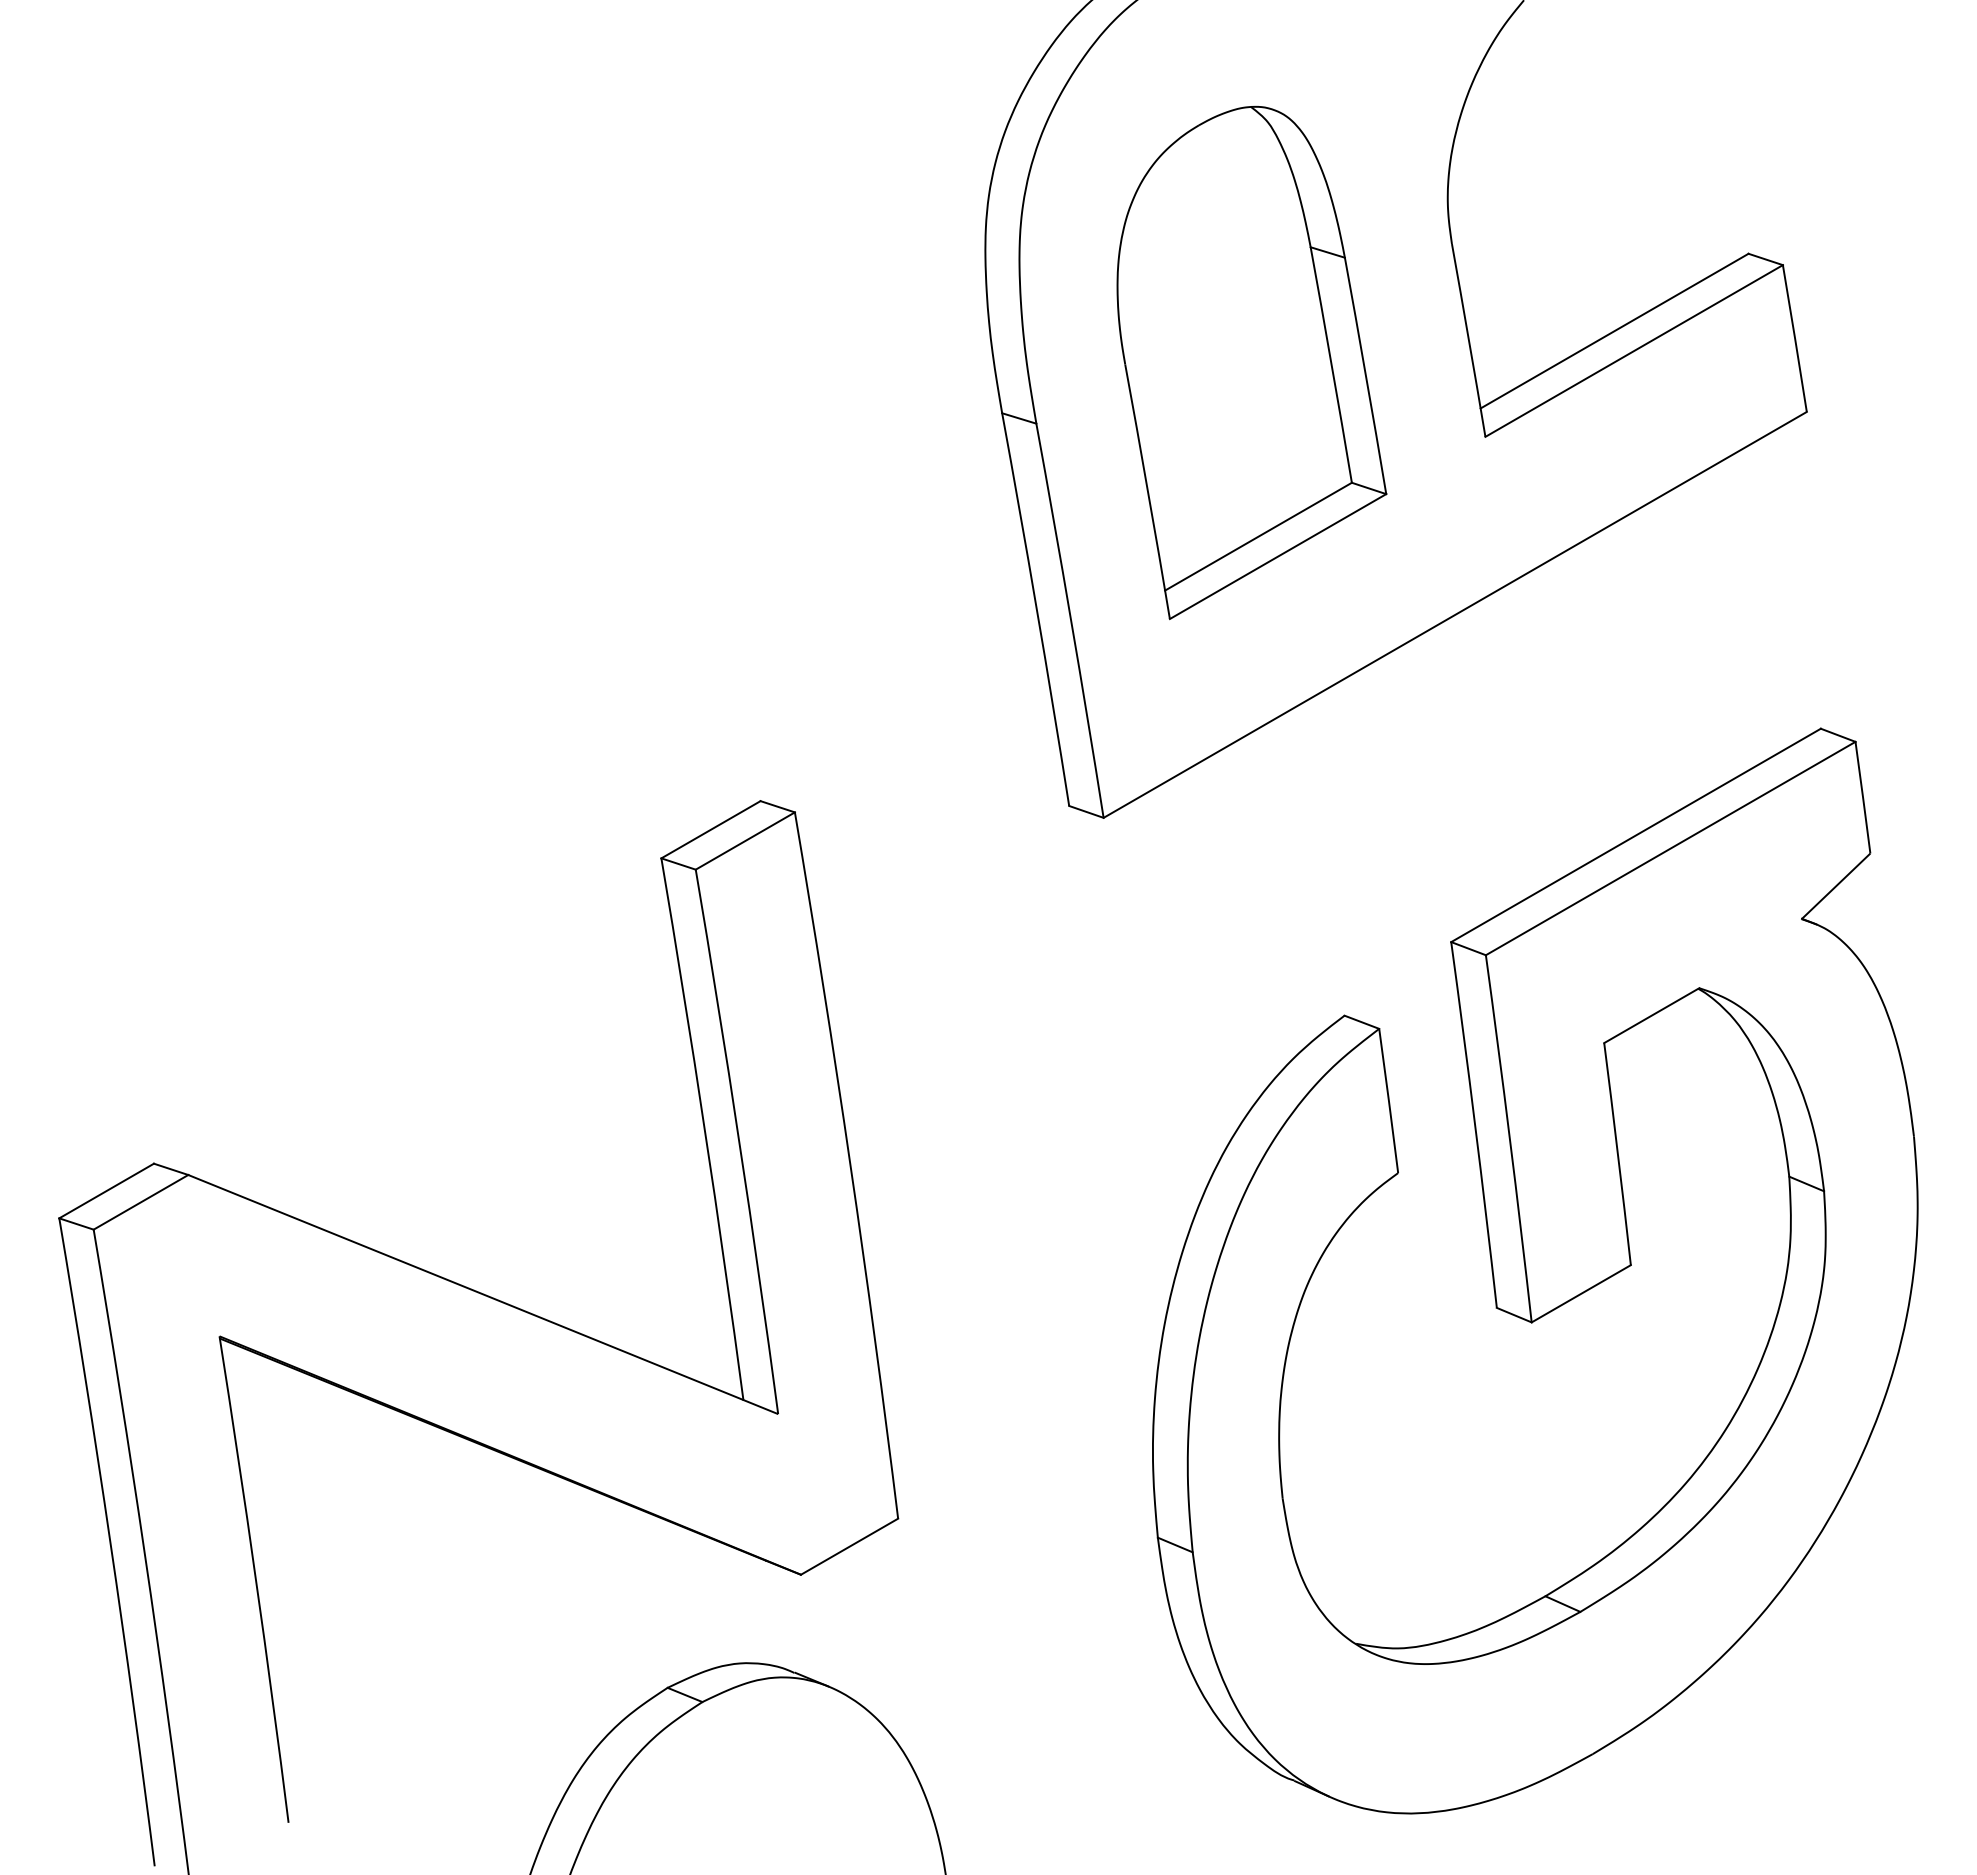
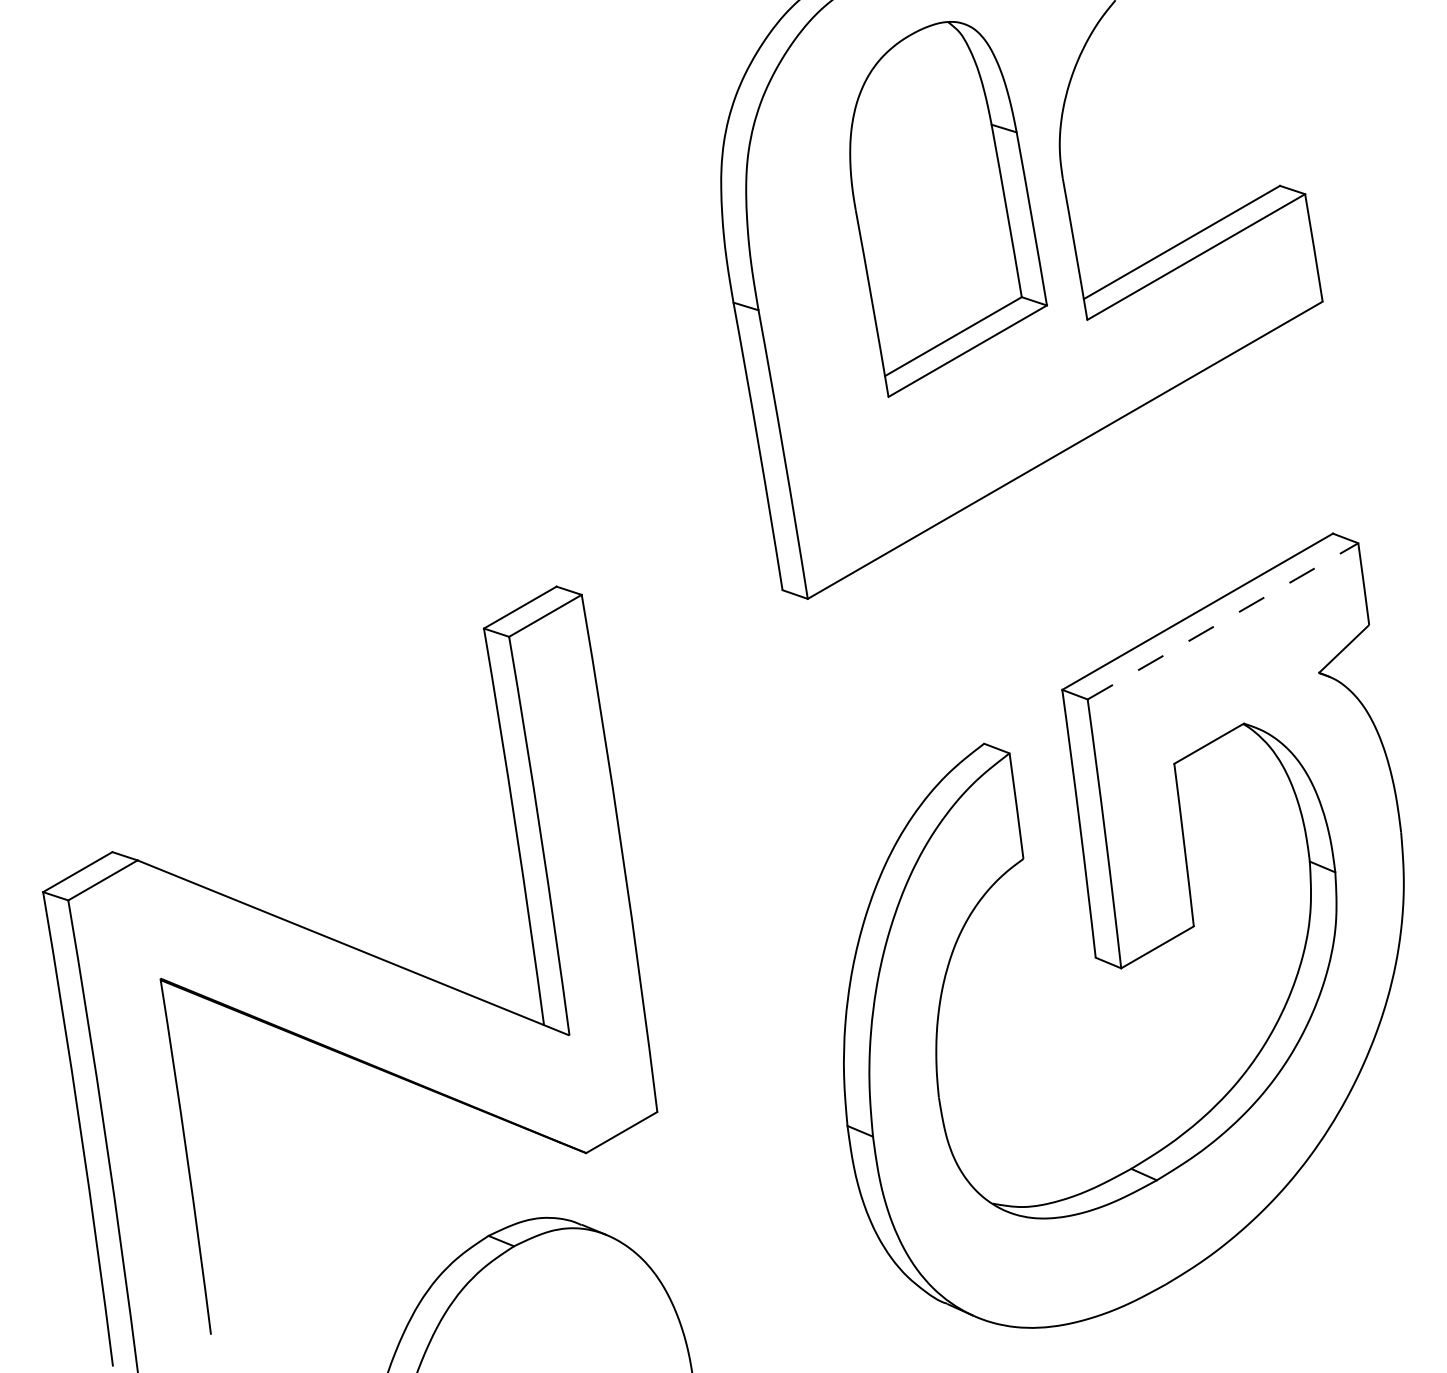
part: (1251, 362) -> (948, 209), moved
line: (1671, 848) -> (1223, 621), solid -> dashed

